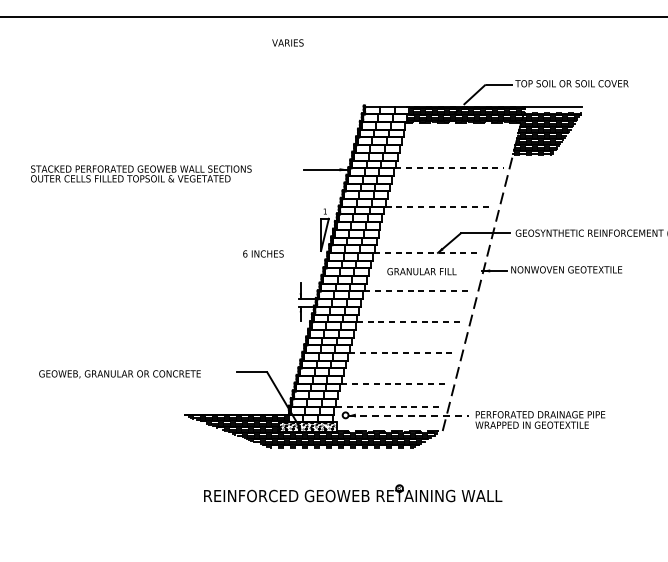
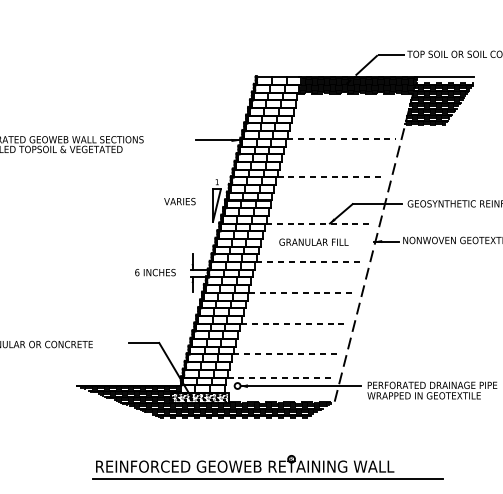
text: (287, 42) -> (179, 201), moved
text: (263, 253) -> (155, 272), moved
line: (409, 415) -> (301, 386), dashed -> solid
line: (375, 508) -> (267, 479), added

